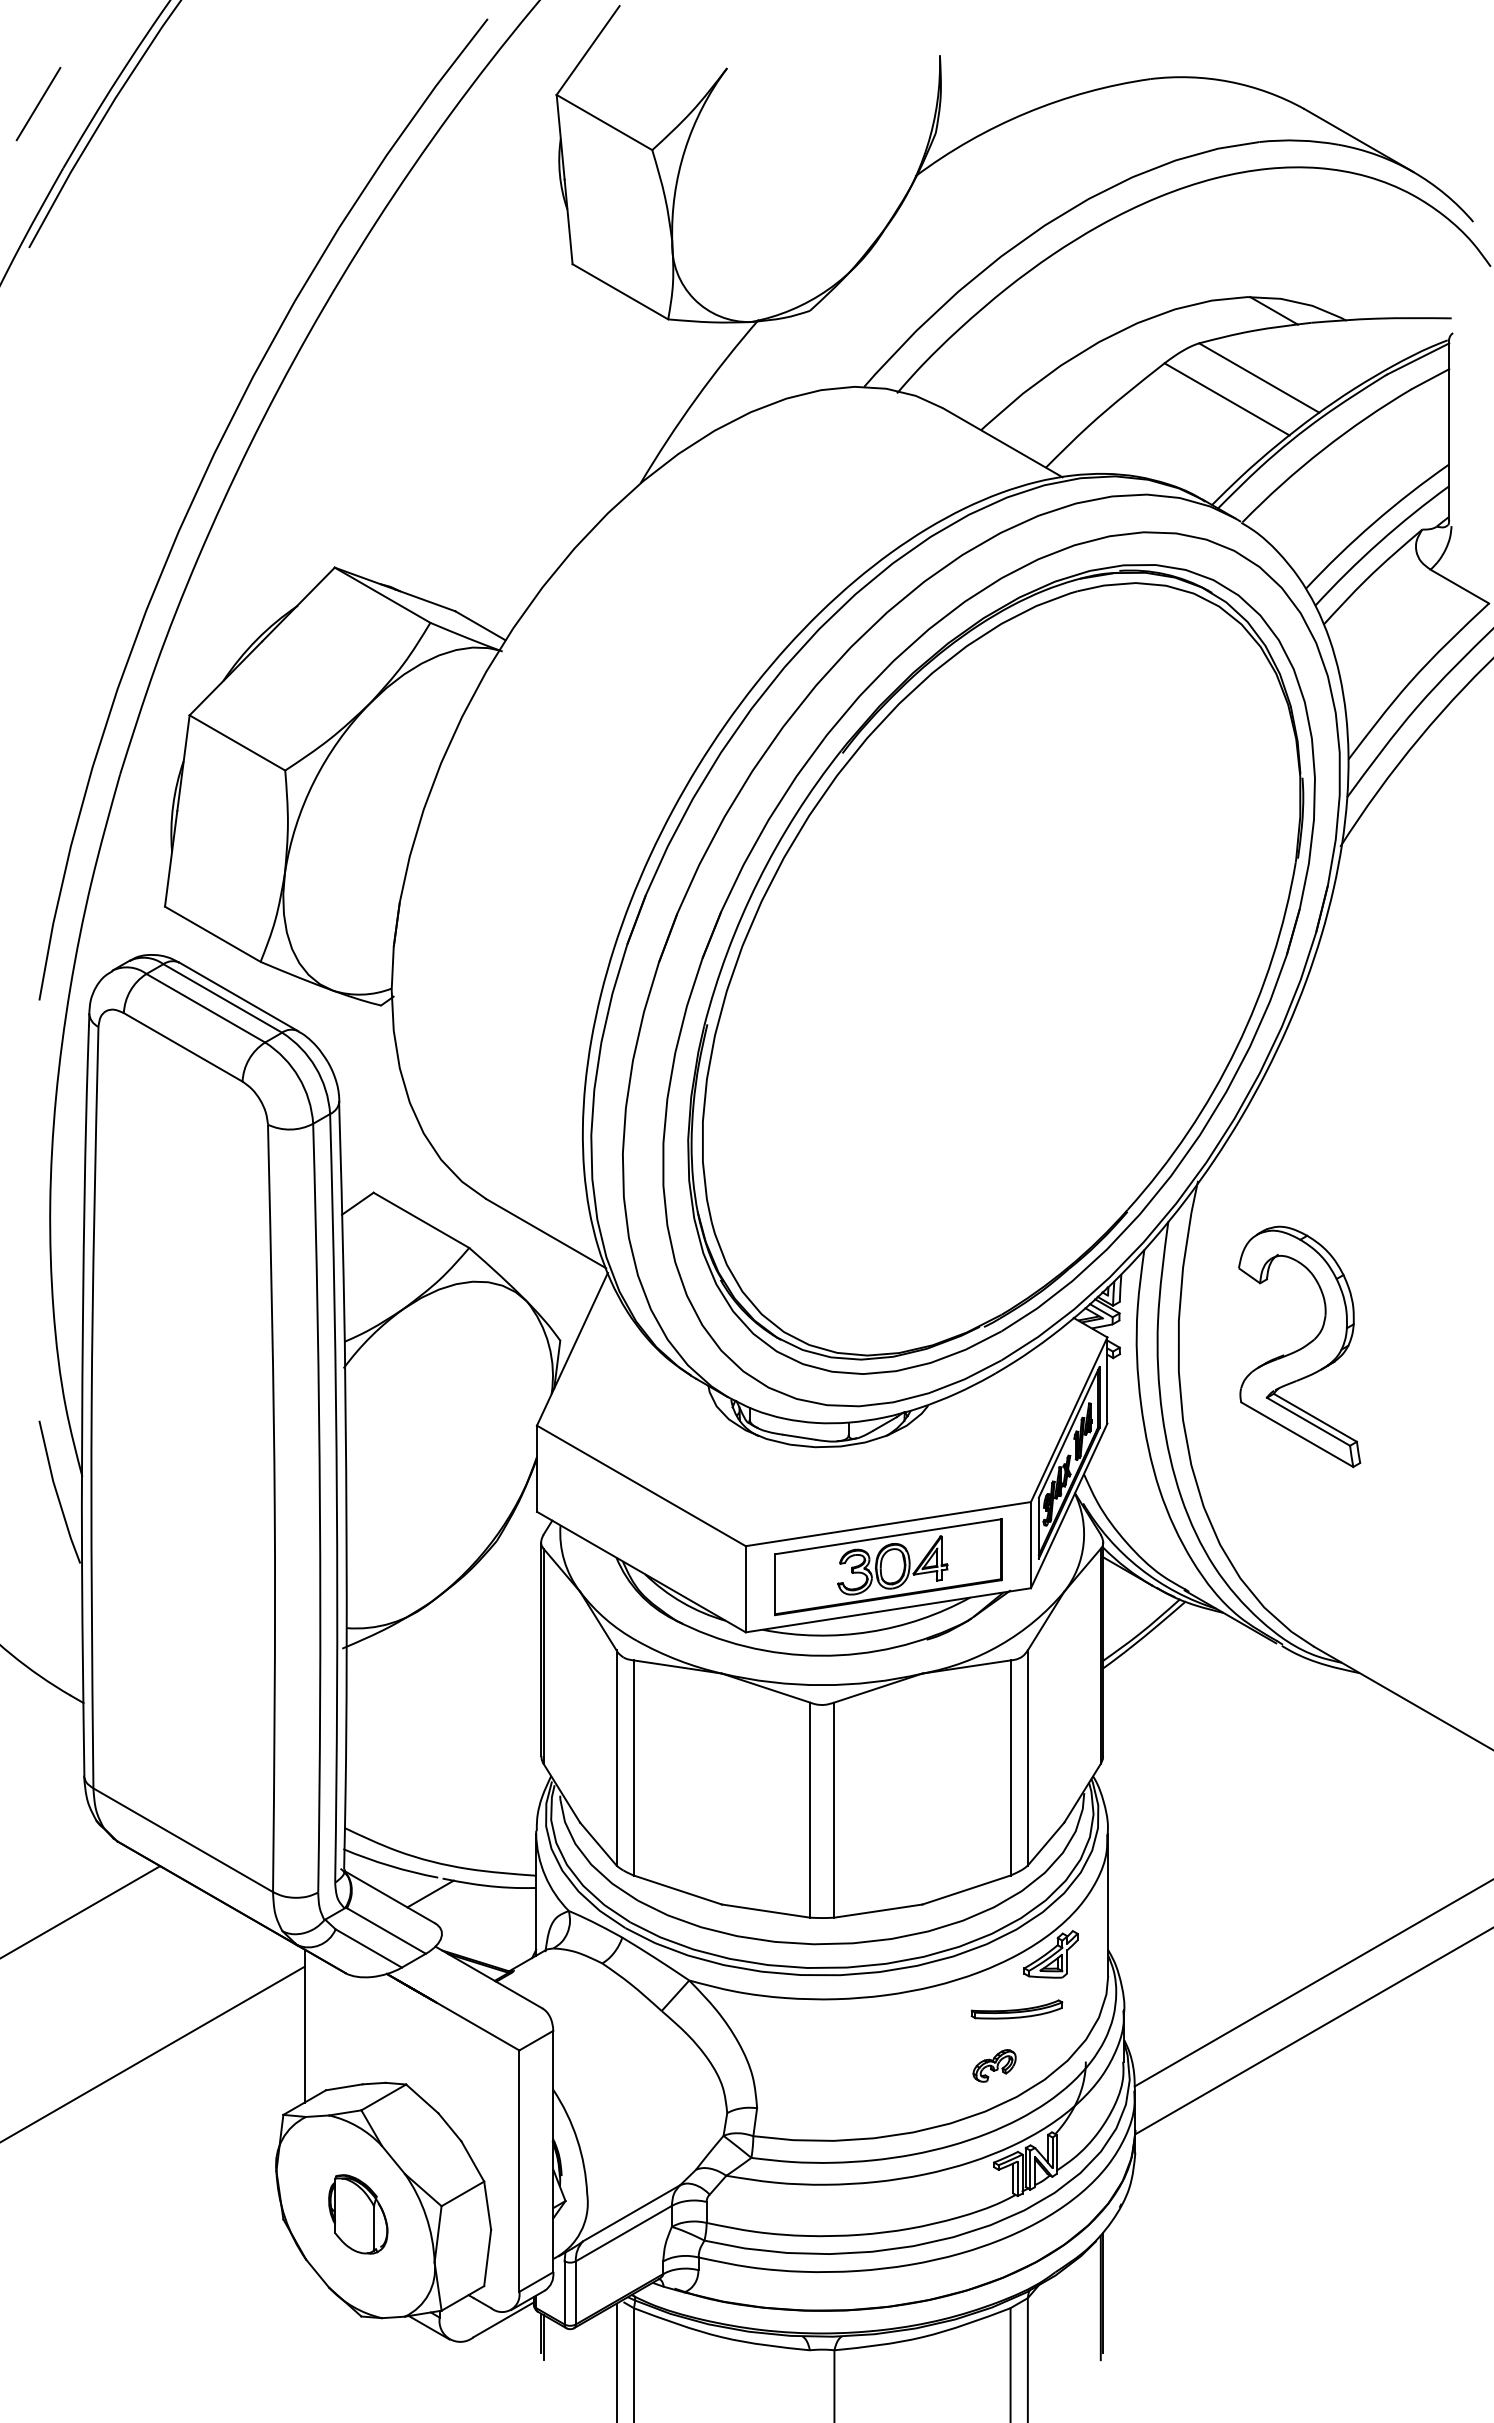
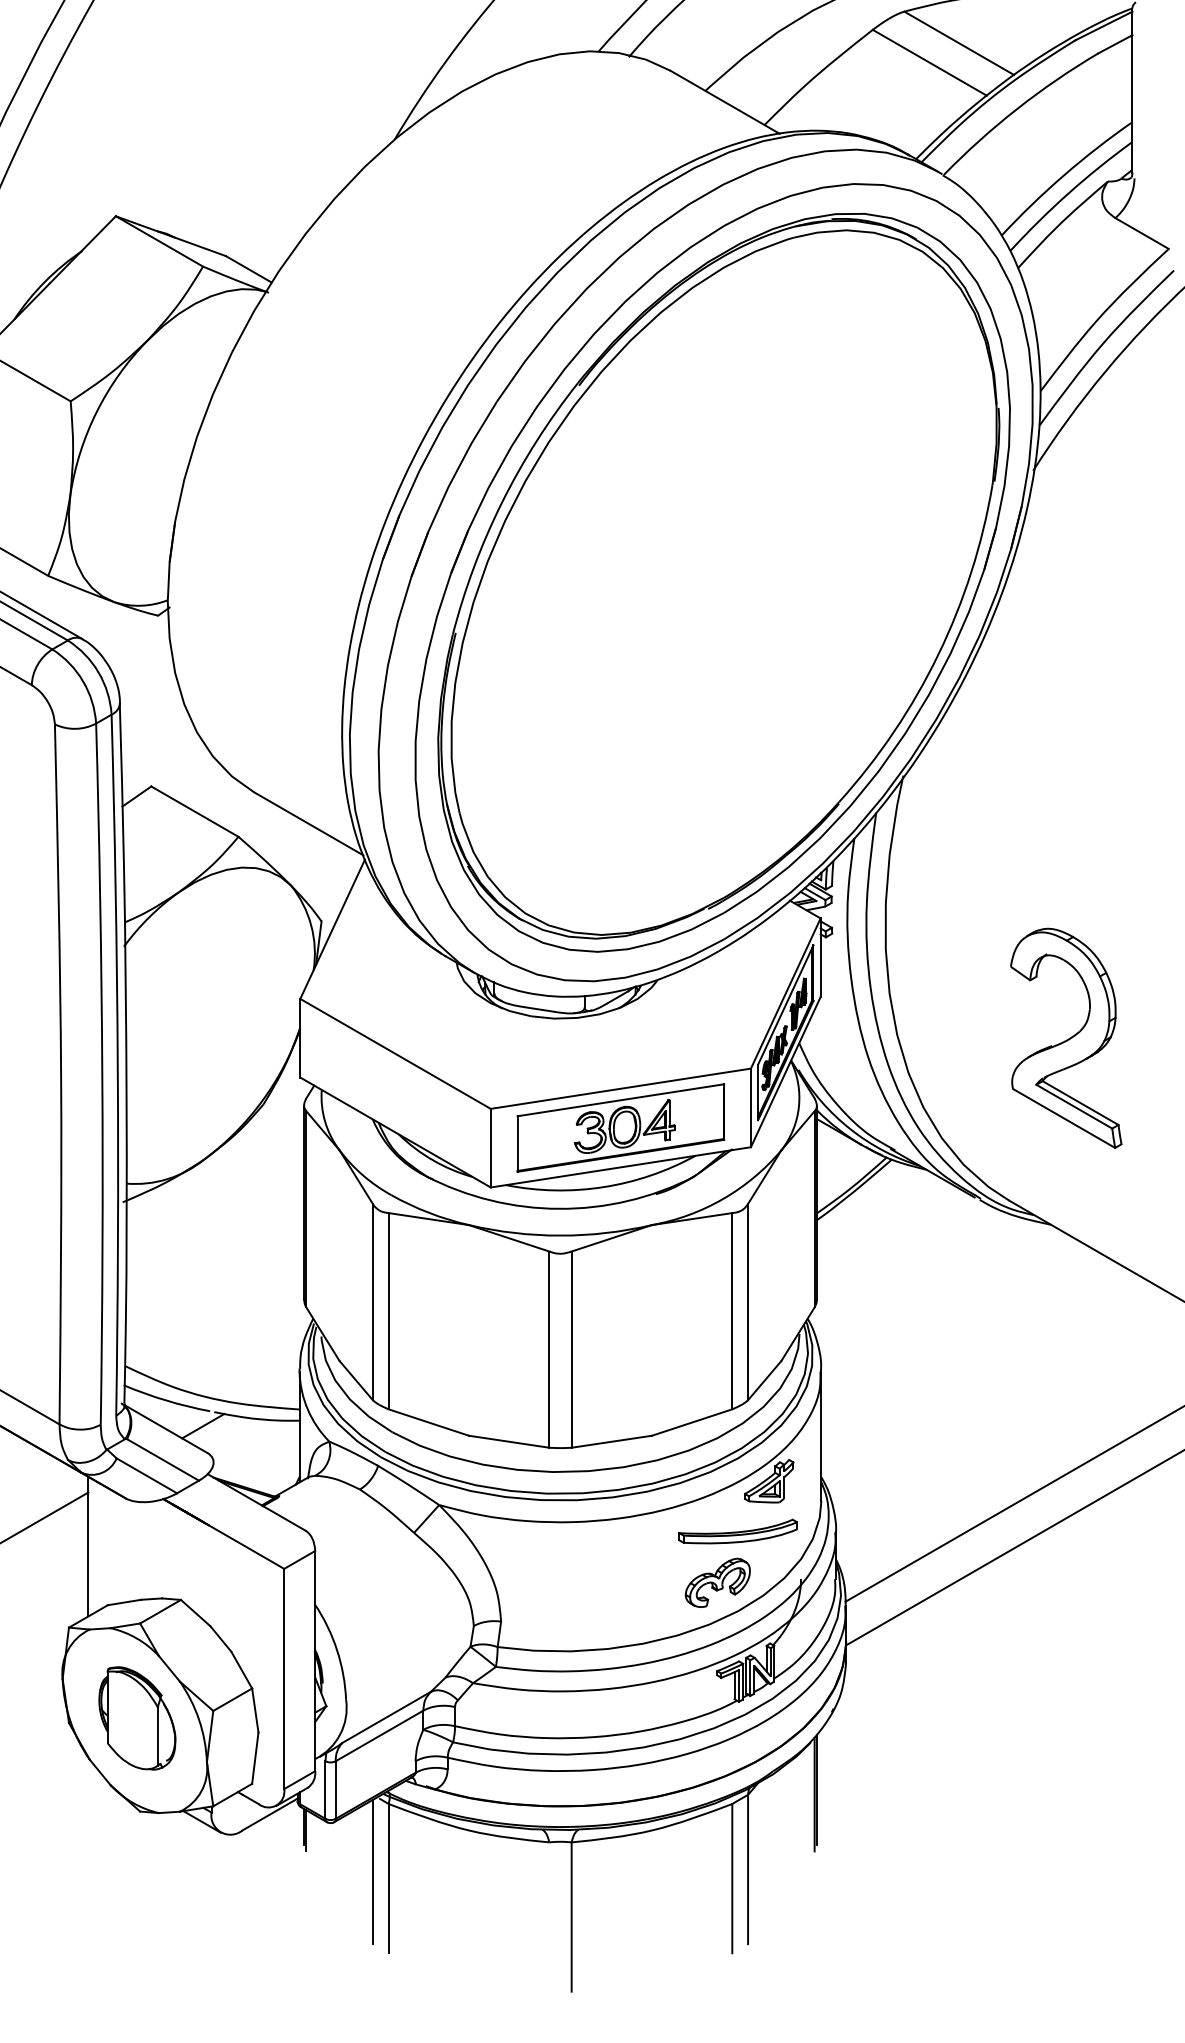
part: (1299, 1346) -> (1066, 1038), moved
part: (1016, 2009) -> (737, 1531), size x1.43
part: (994, 2065) -> (717, 1582), size x1.67
part: (357, 2214) -> (136, 1718), size x1.43

